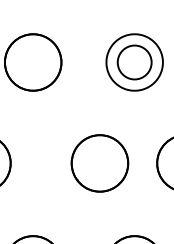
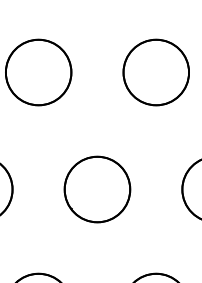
circle: (134, 62) -> (156, 72), size x1.67
part: (99, 163) -> (96, 189), moved

